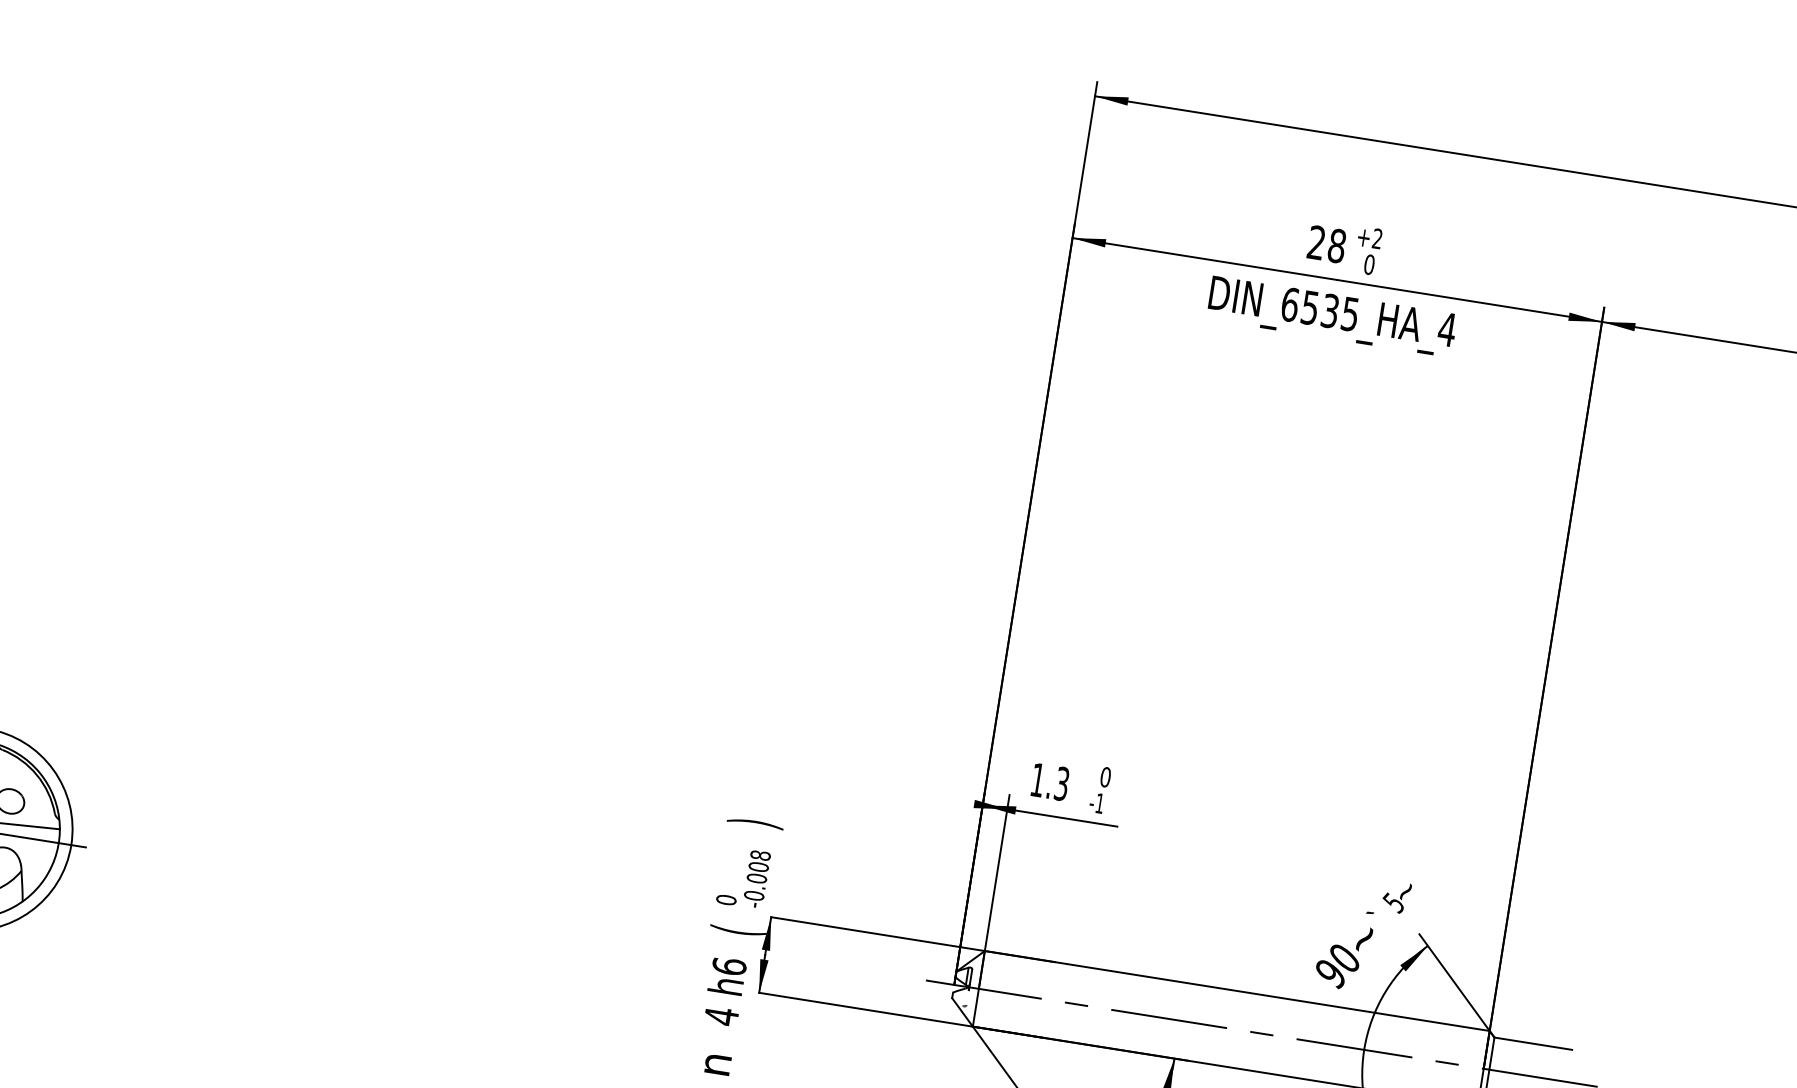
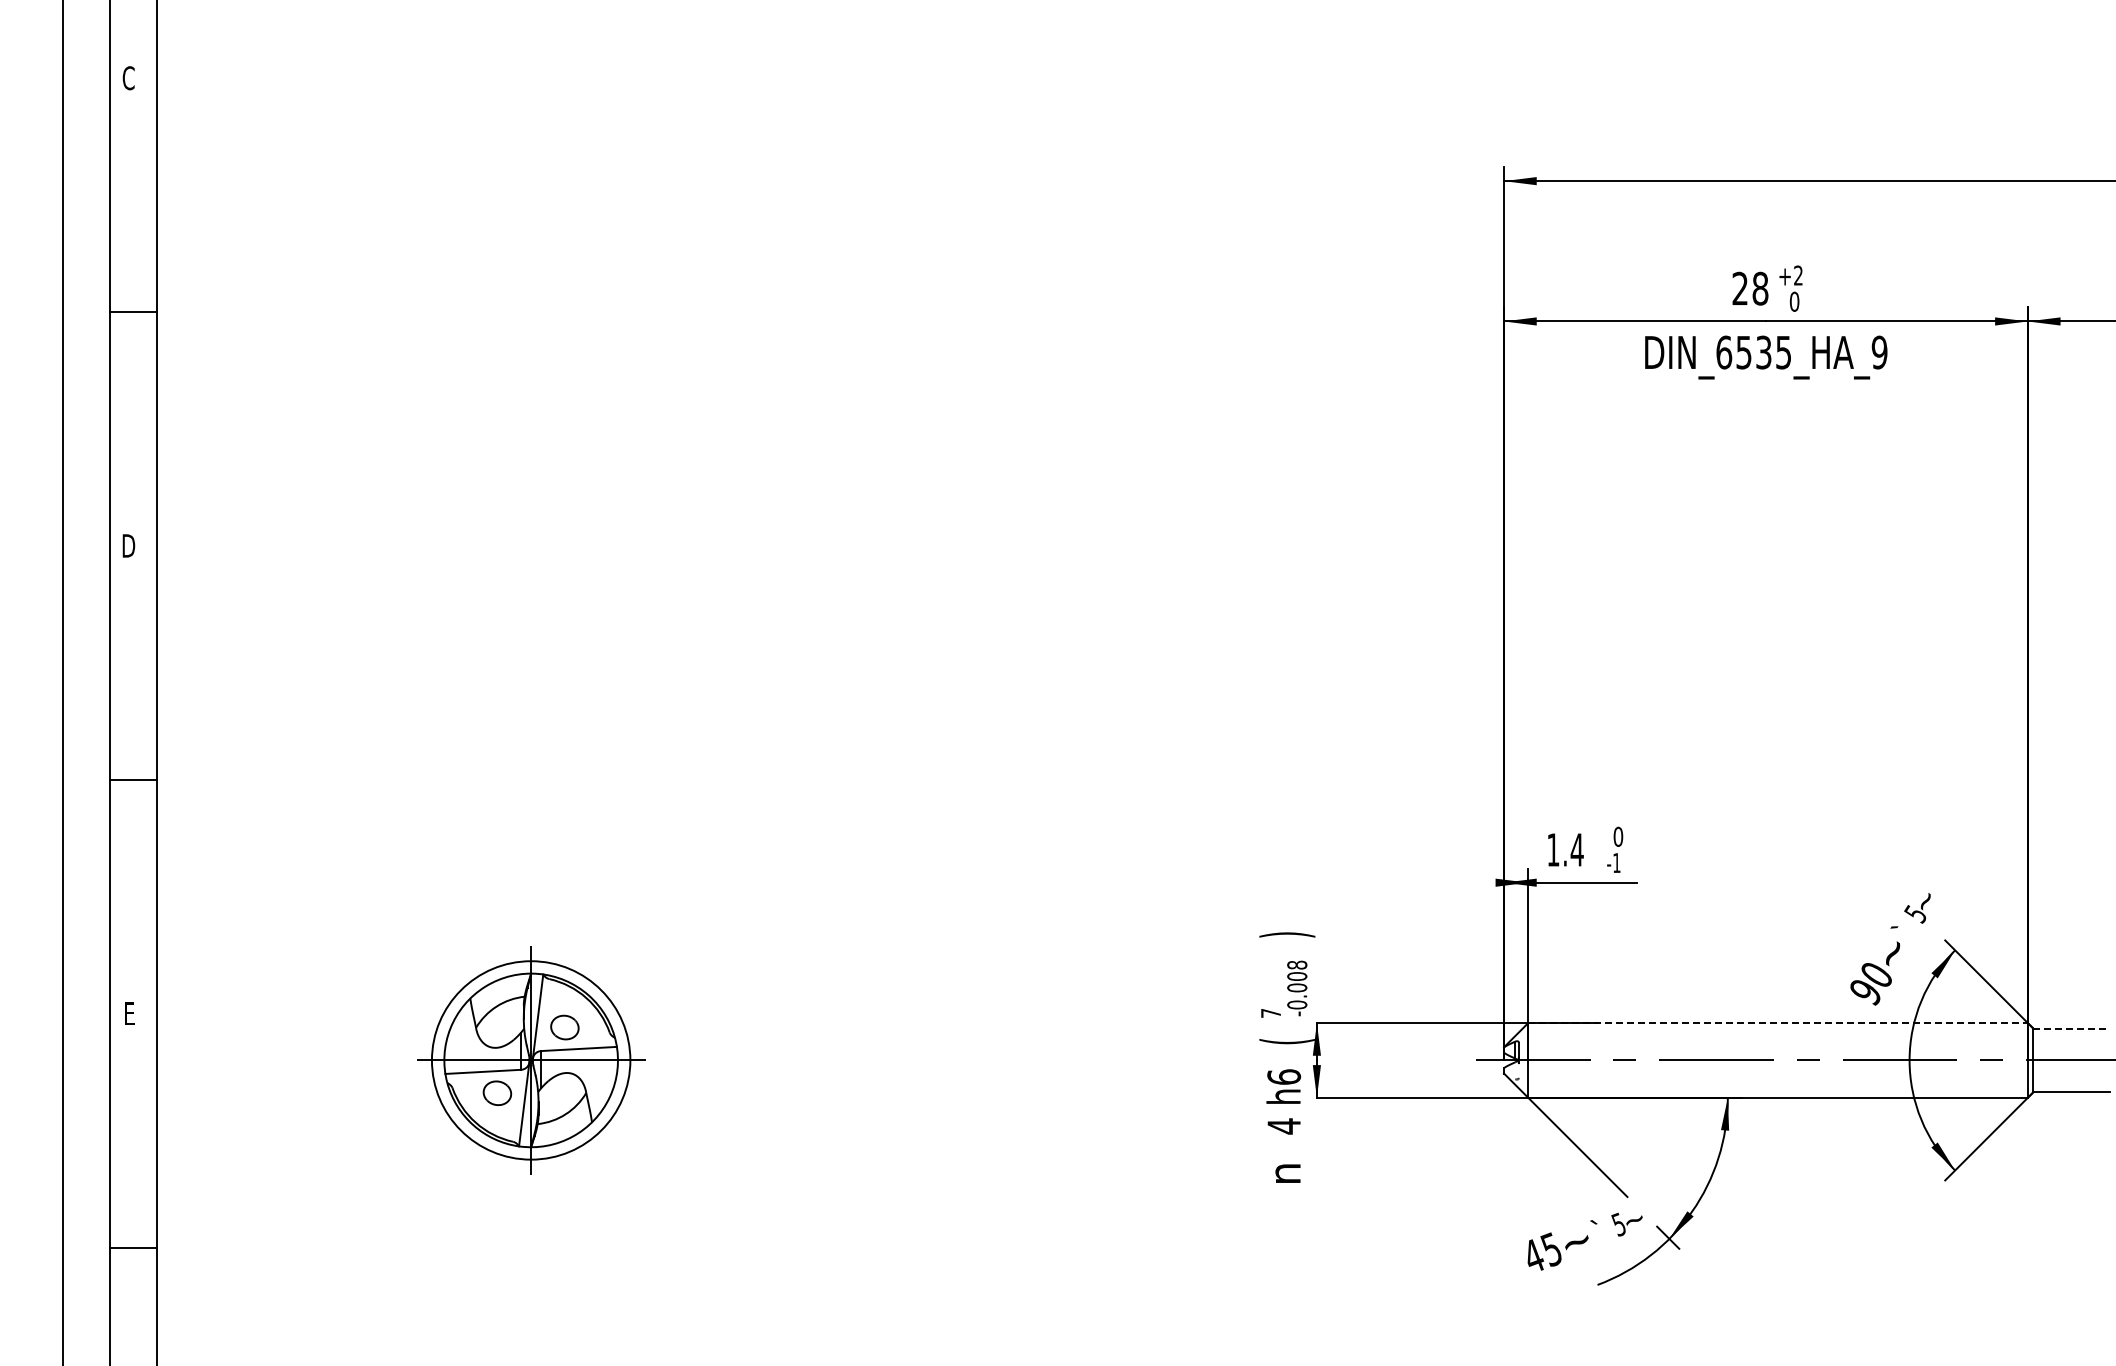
text: (1447, 329) -> (1879, 352), DIN_6535_HA_4 -> DIN_6535_HA_9
text: (1061, 783) -> (1576, 849), 1.3 -> 1.4
text: (726, 900) -> (1271, 1013), 0 -> 7
line: (1237, 991) -> (1778, 1023), solid -> dashed
line: (1533, 1043) -> (2072, 1028), solid -> dashed

